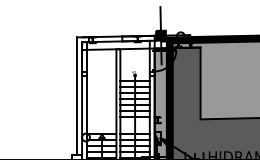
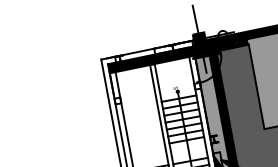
fill: (141, 45) -> (178, 55), added

